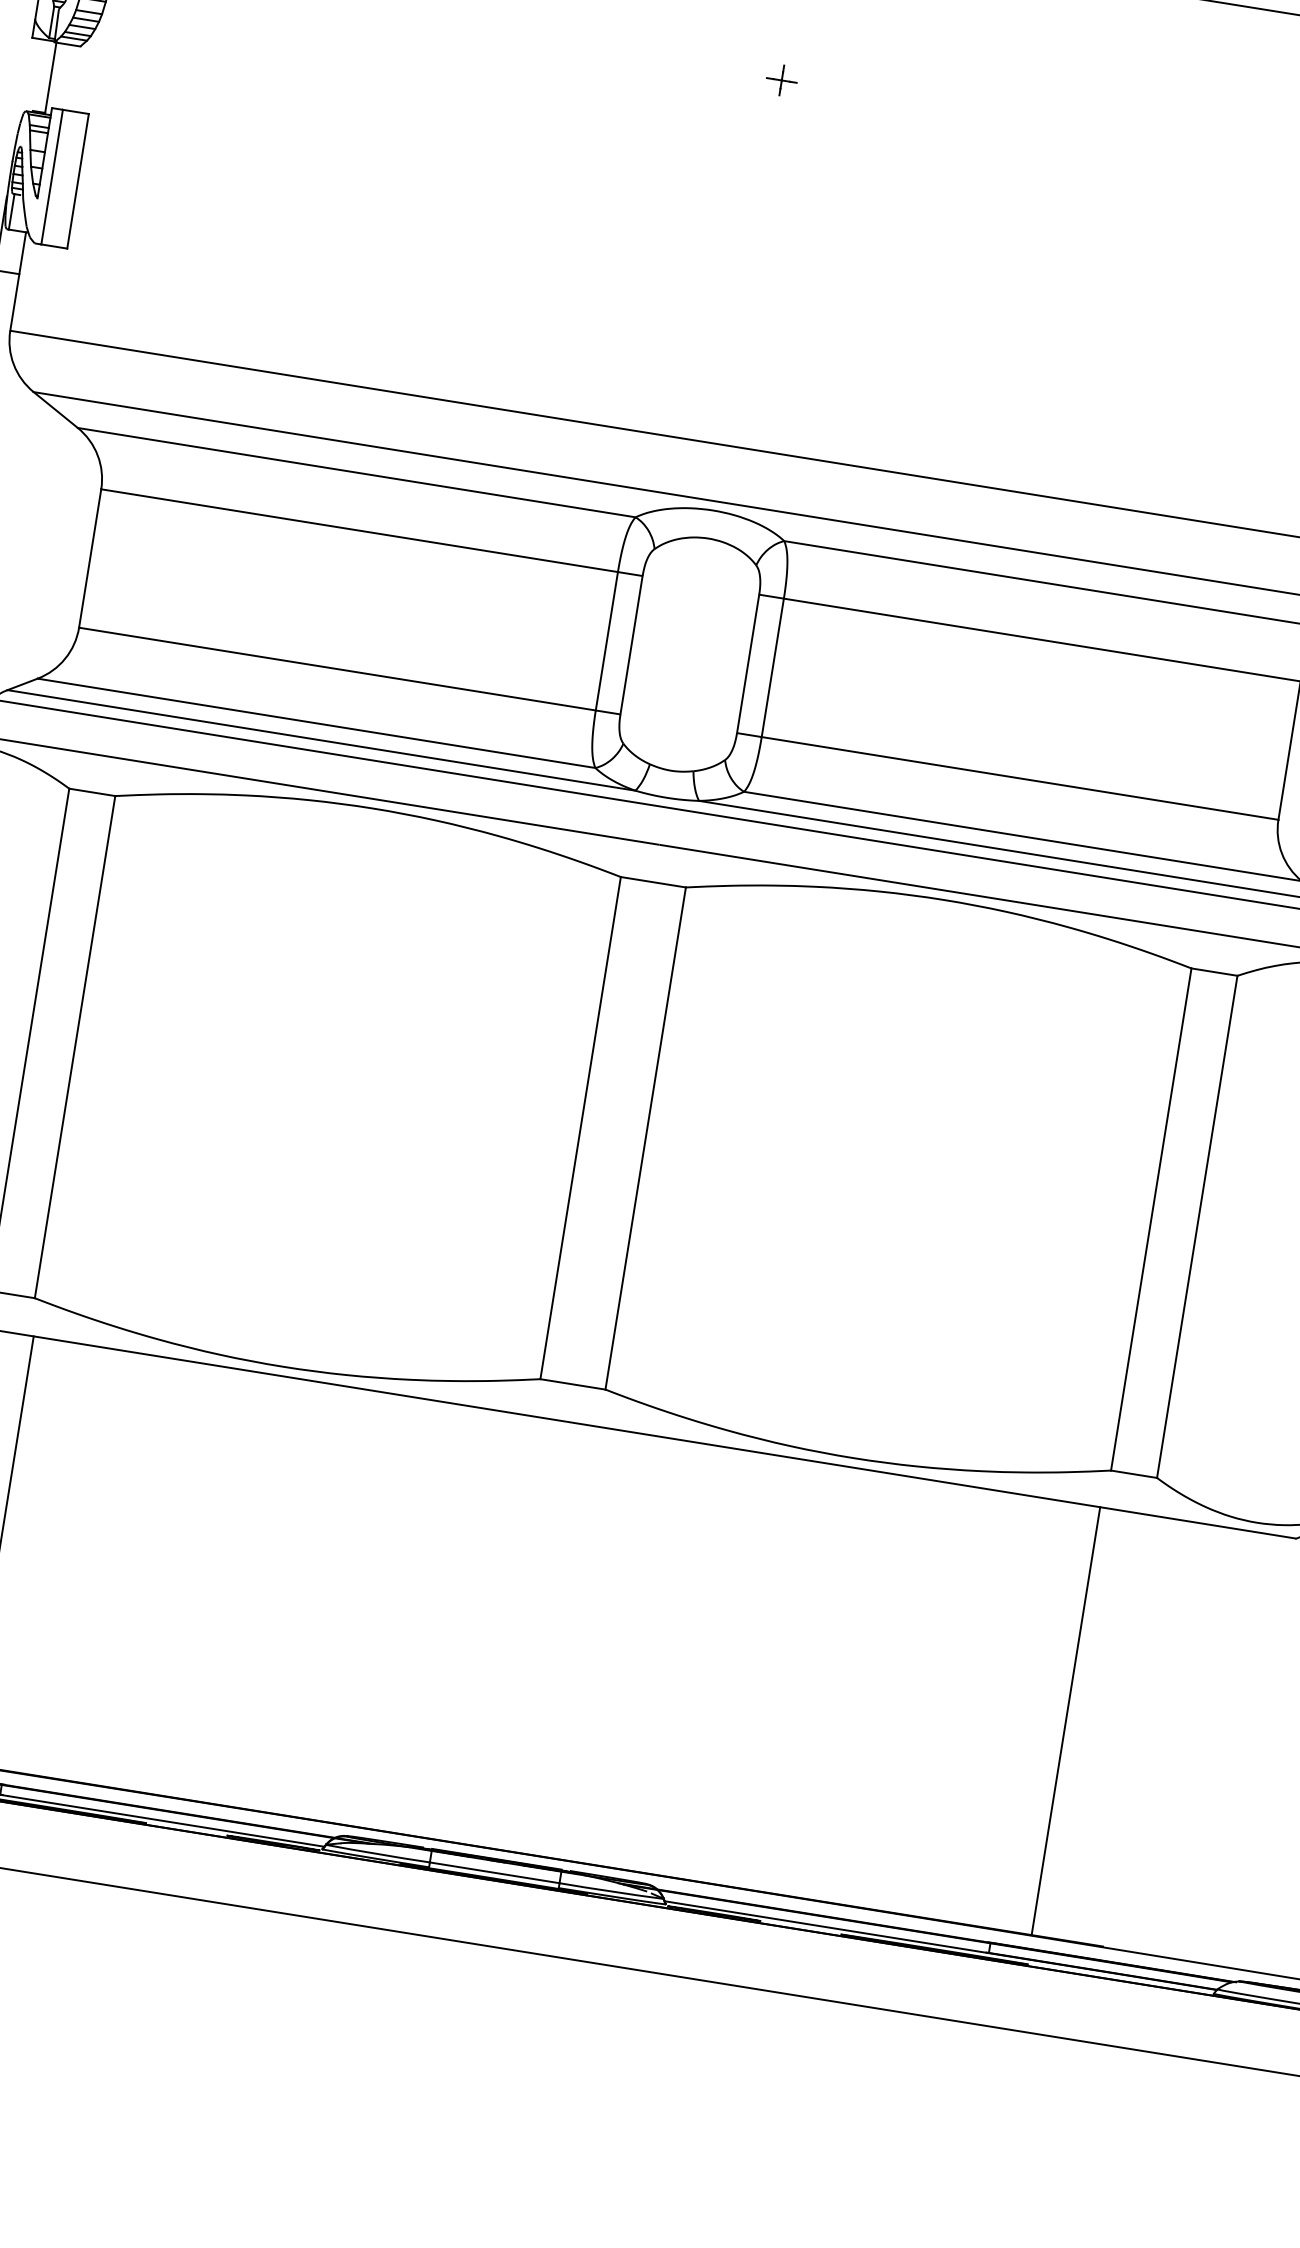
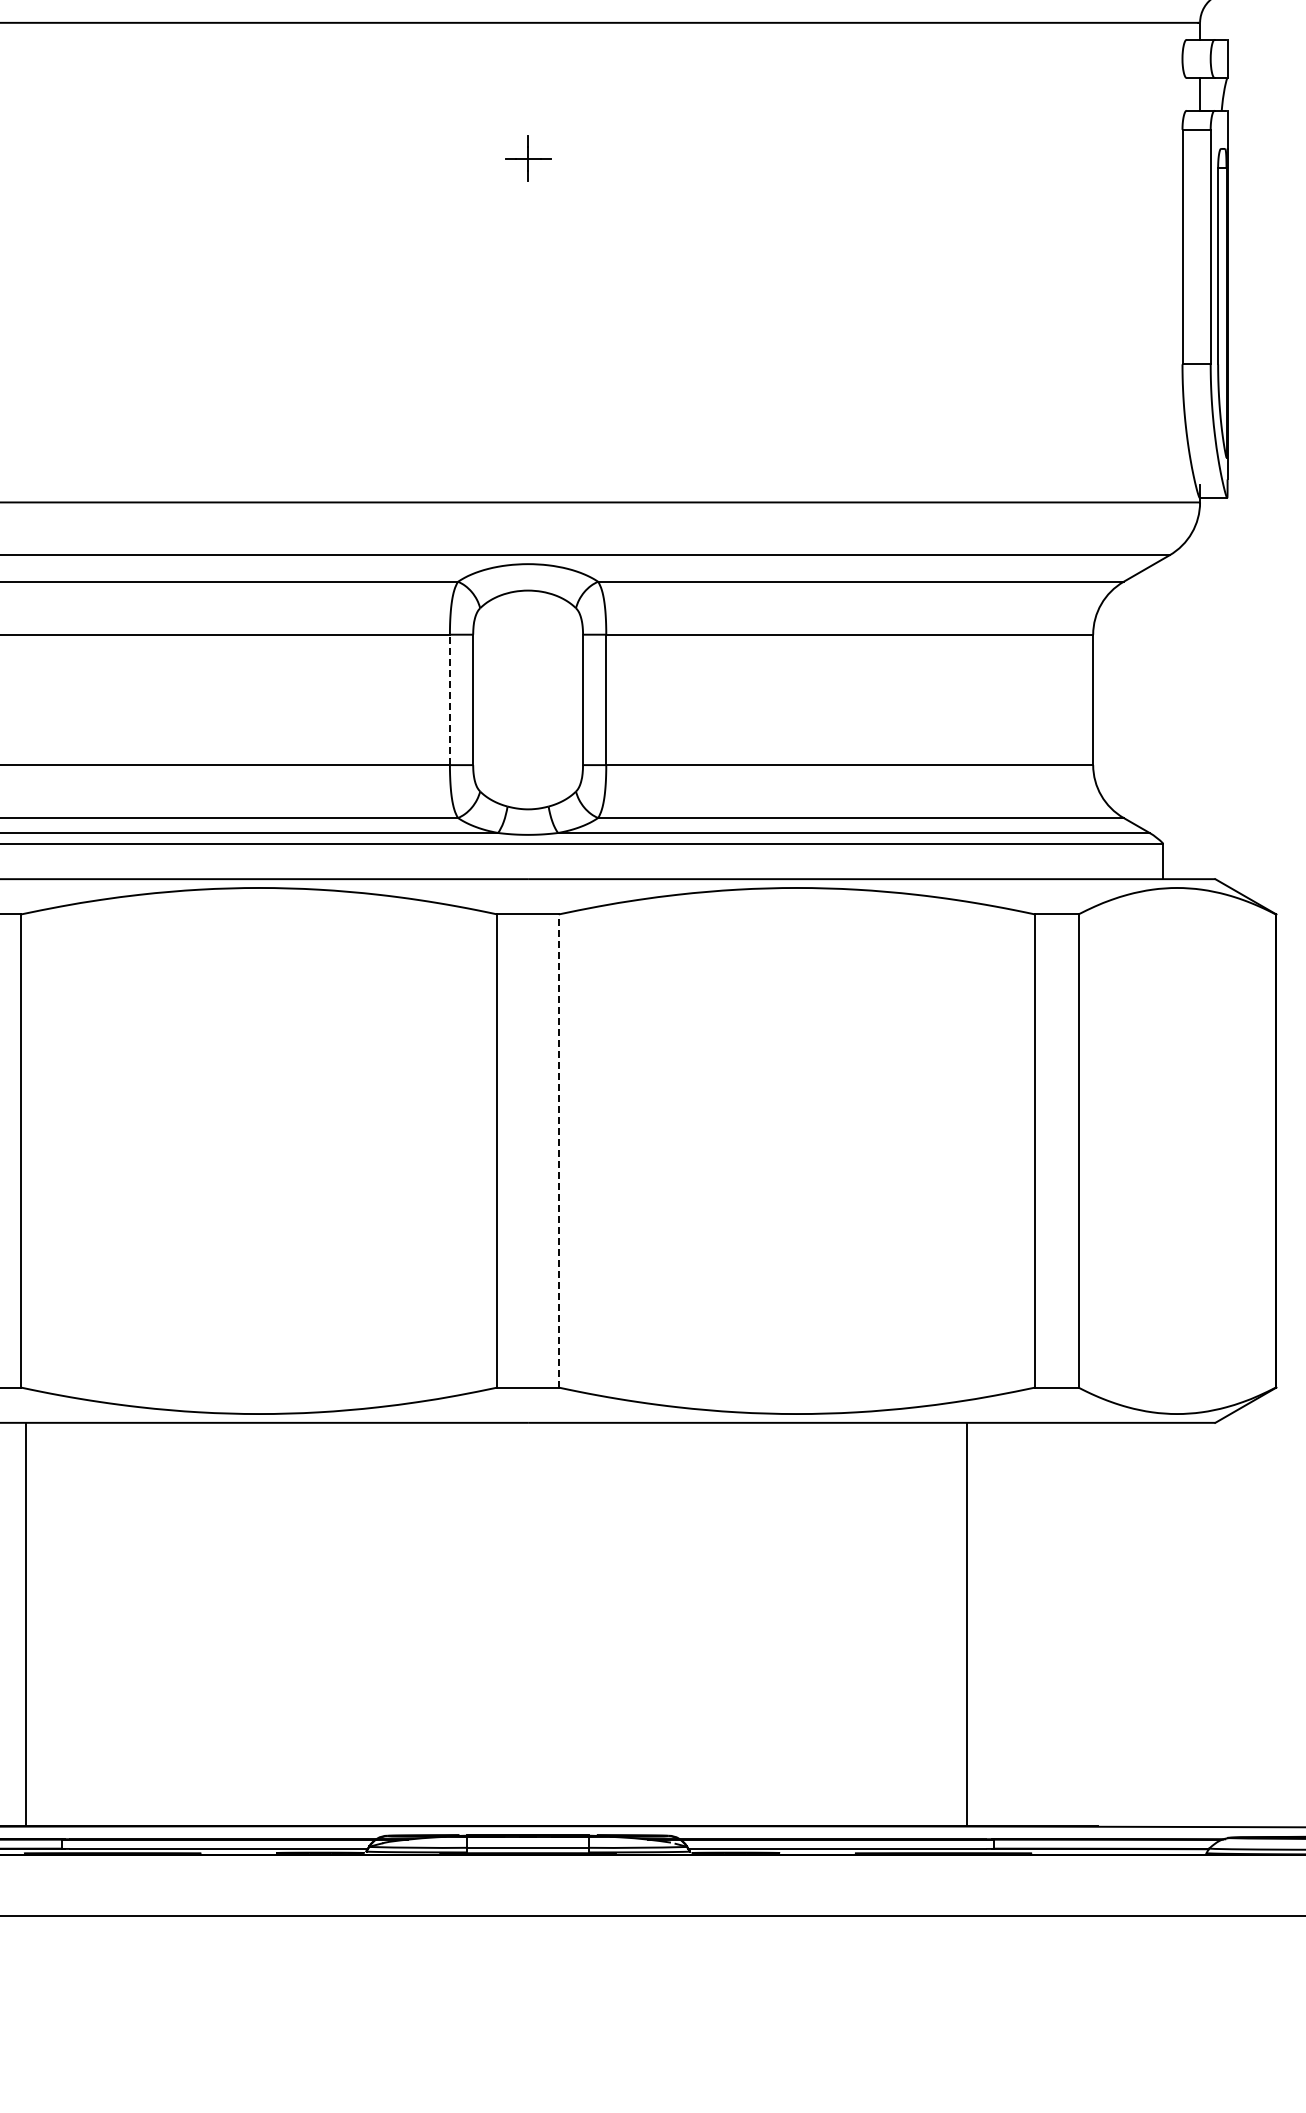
part: (781, 79) -> (527, 158), size x1.6
line: (606, 640) -> (449, 699), solid -> dashed
line: (645, 1138) -> (558, 1151), solid -> dashed
line: (1065, 1721) -> (966, 1624), moved

